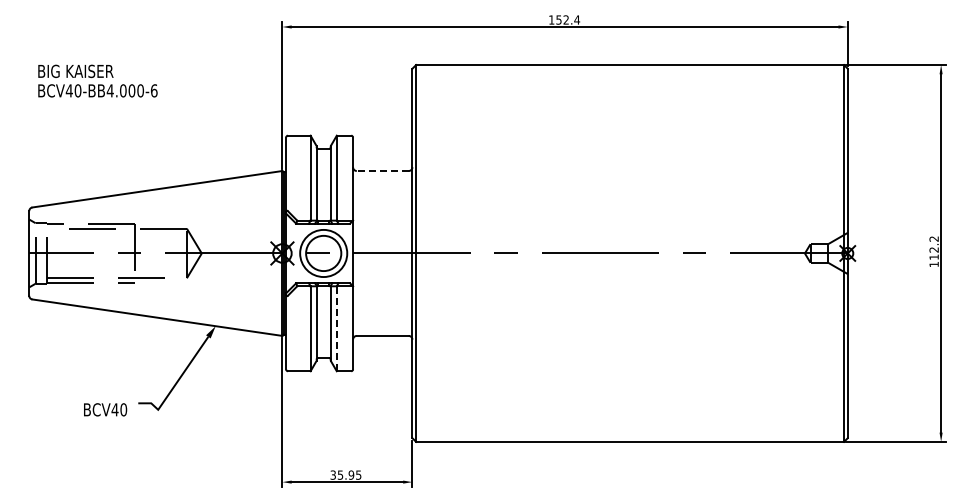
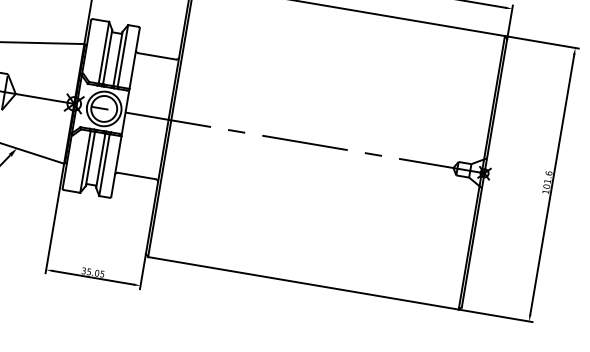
line: (382, 171) -> (156, 56), dashed -> solid
text: (933, 247) -> (547, 179), 112.2 -> 101.6
line: (336, 328) -> (104, 164), dashed -> solid
text: (350, 475) -> (96, 273), 35.95 -> 35.05

